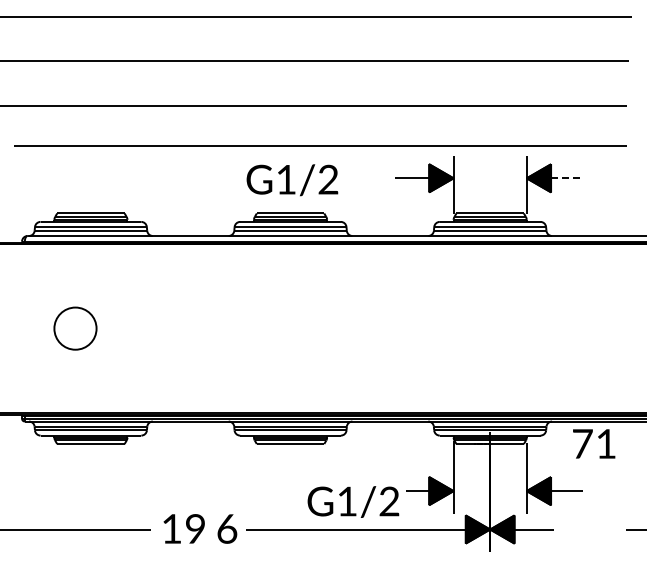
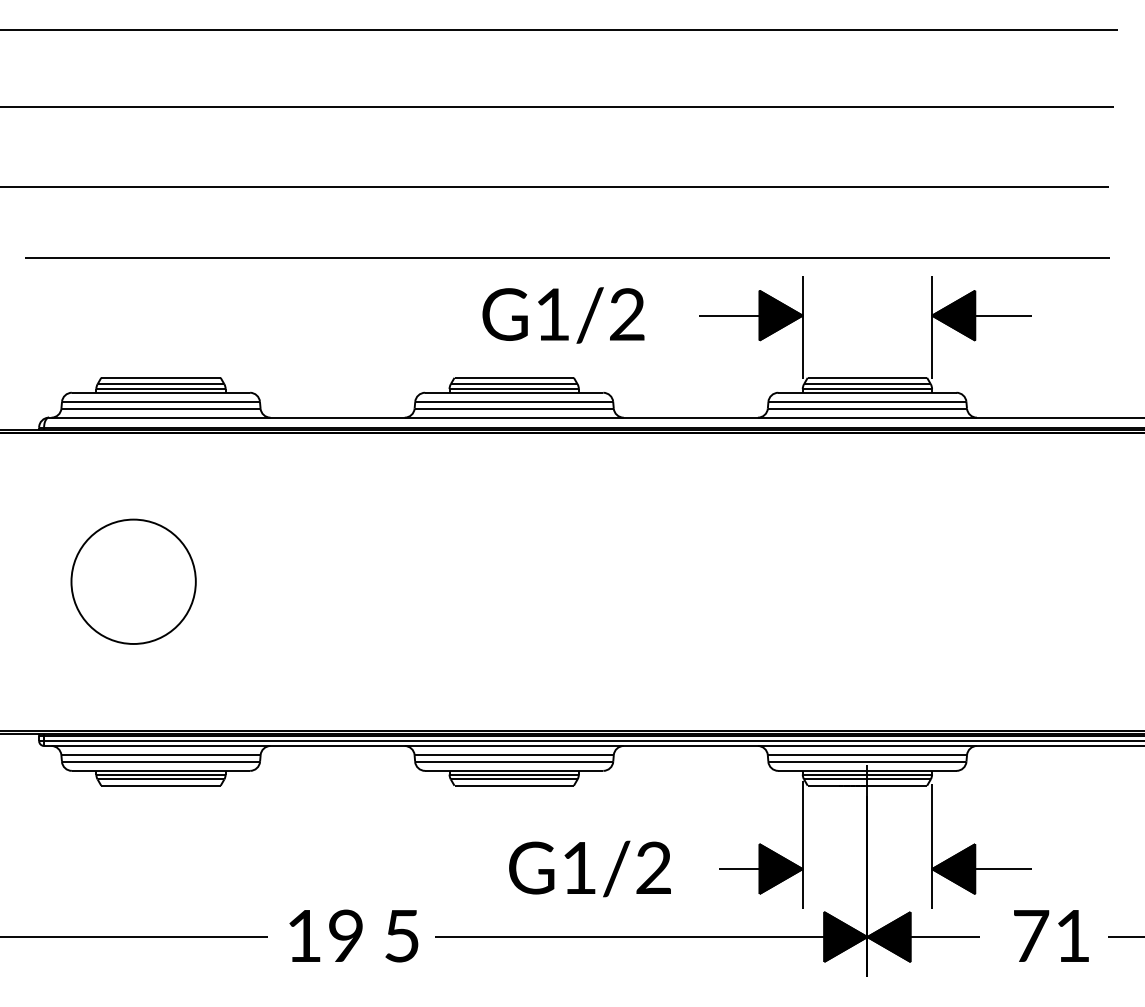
line: (567, 178) -> (1004, 315), dashed -> solid
text: (292, 180) -> (563, 315), moved
part: (75, 328) -> (133, 581), size x1.67
text: (594, 443) -> (1052, 935), moved
text: (353, 501) -> (590, 867), moved
text: (227, 528) -> (402, 935), 6 -> 5

